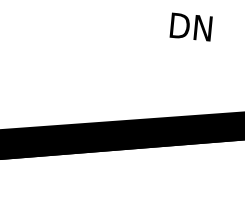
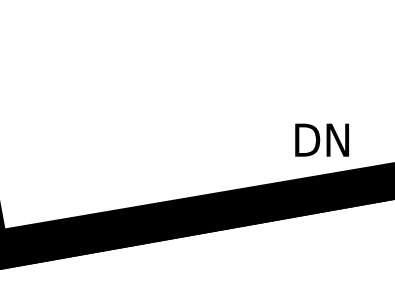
text: (190, 26) -> (321, 139), moved

